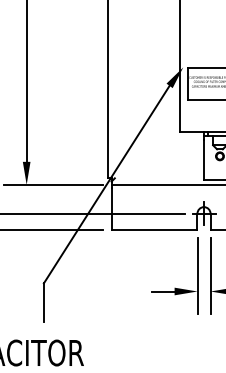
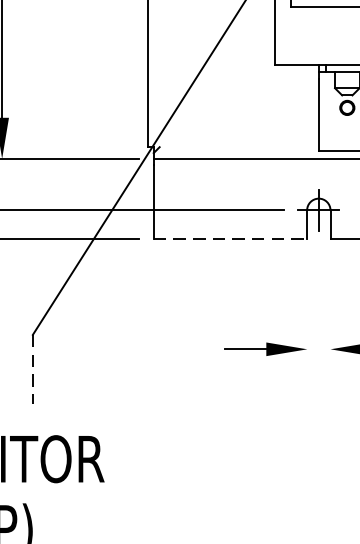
line: (154, 229) -> (230, 238), solid -> dashed
line: (197, 275) -> (307, 320), removed
line: (210, 275) -> (330, 320), removed
line: (43, 303) -> (32, 370), solid -> dashed

